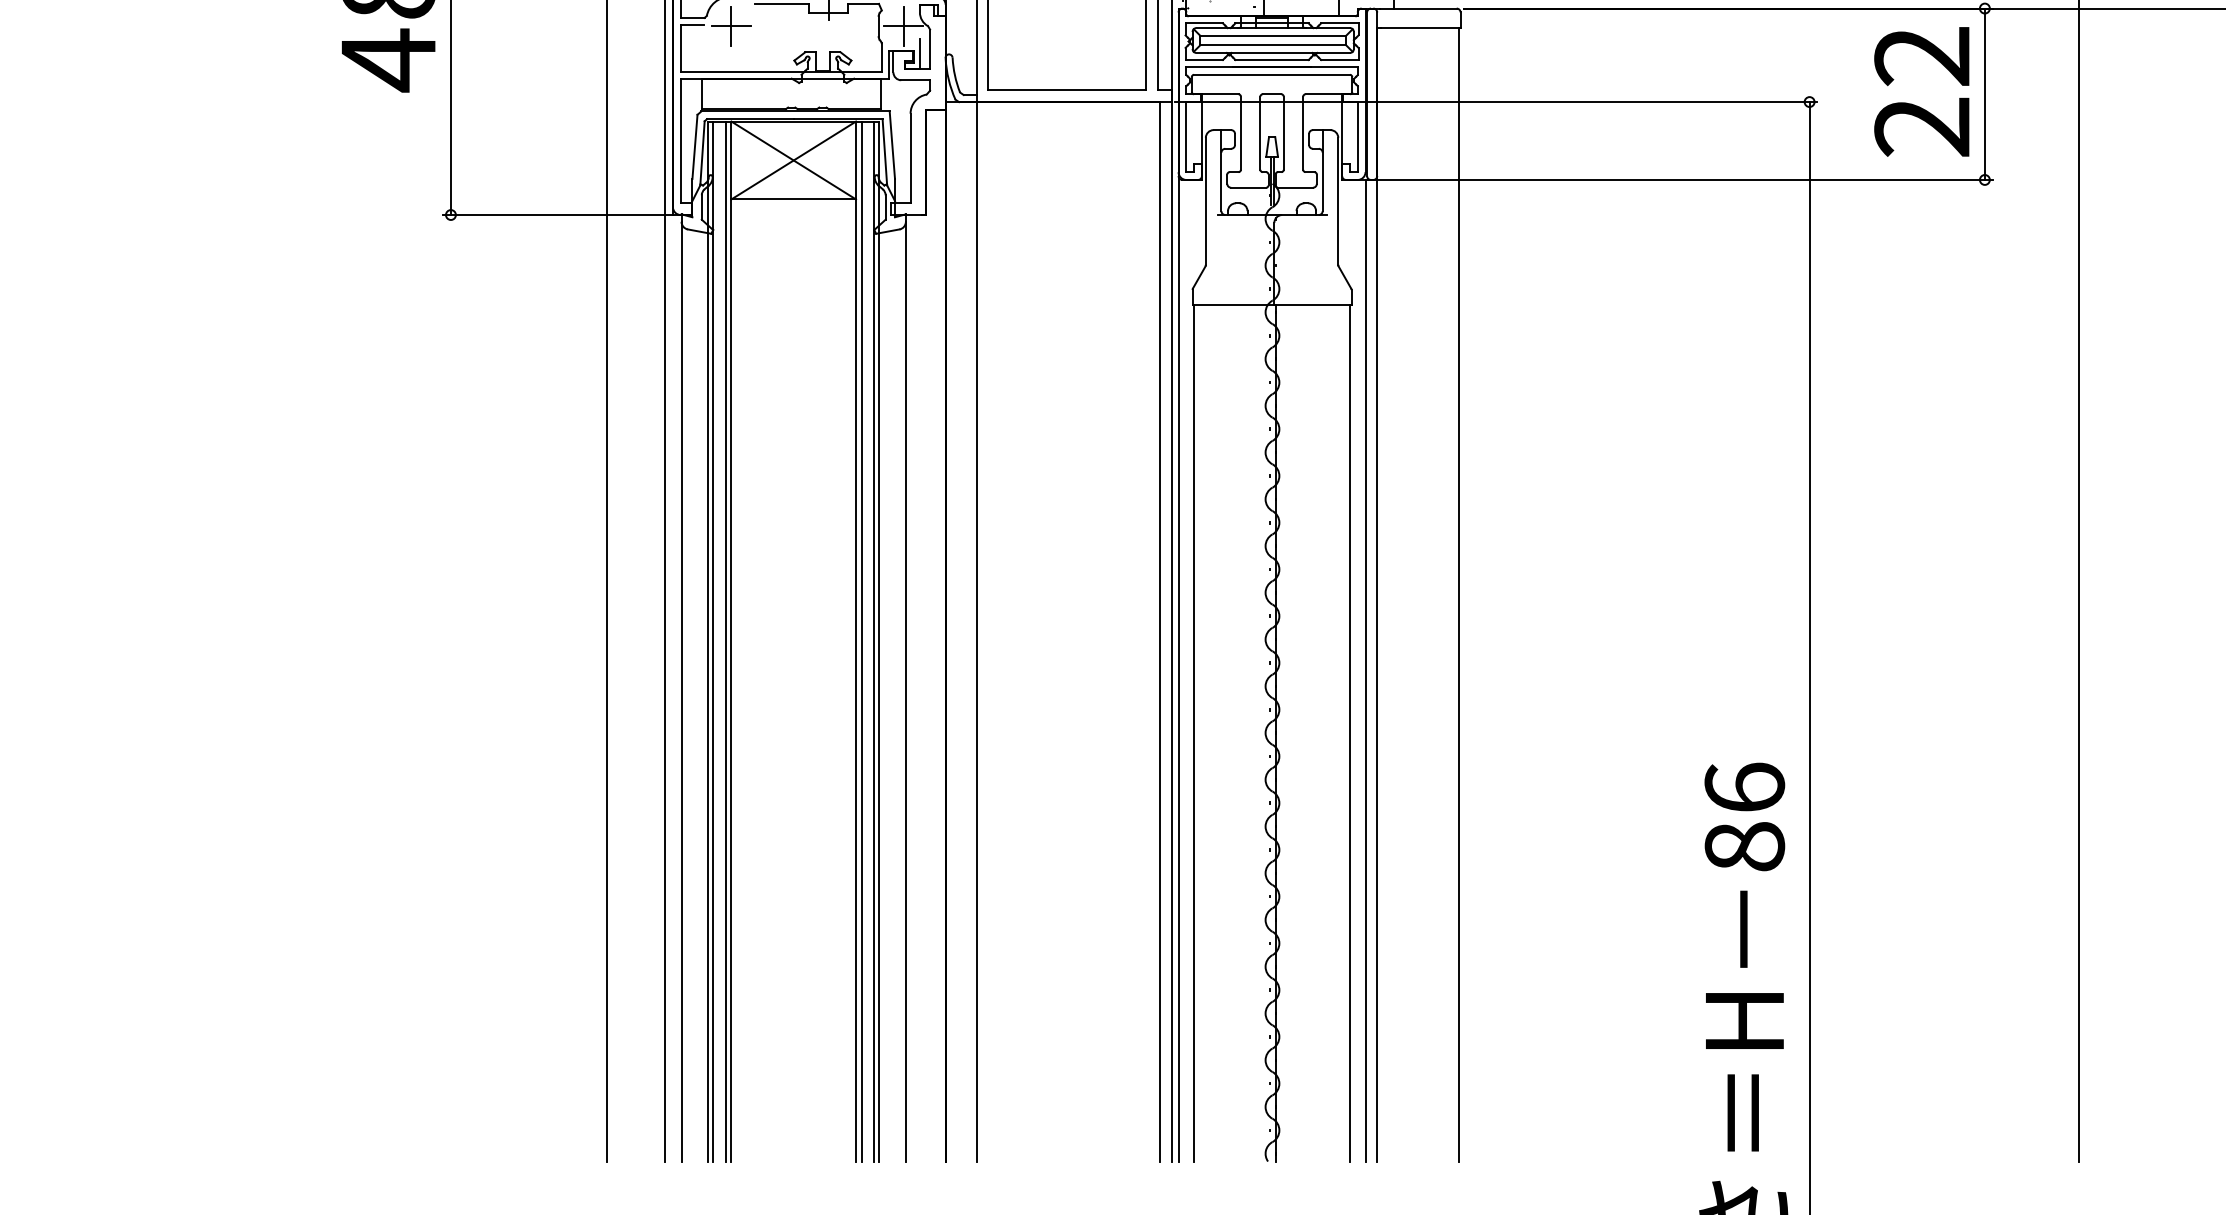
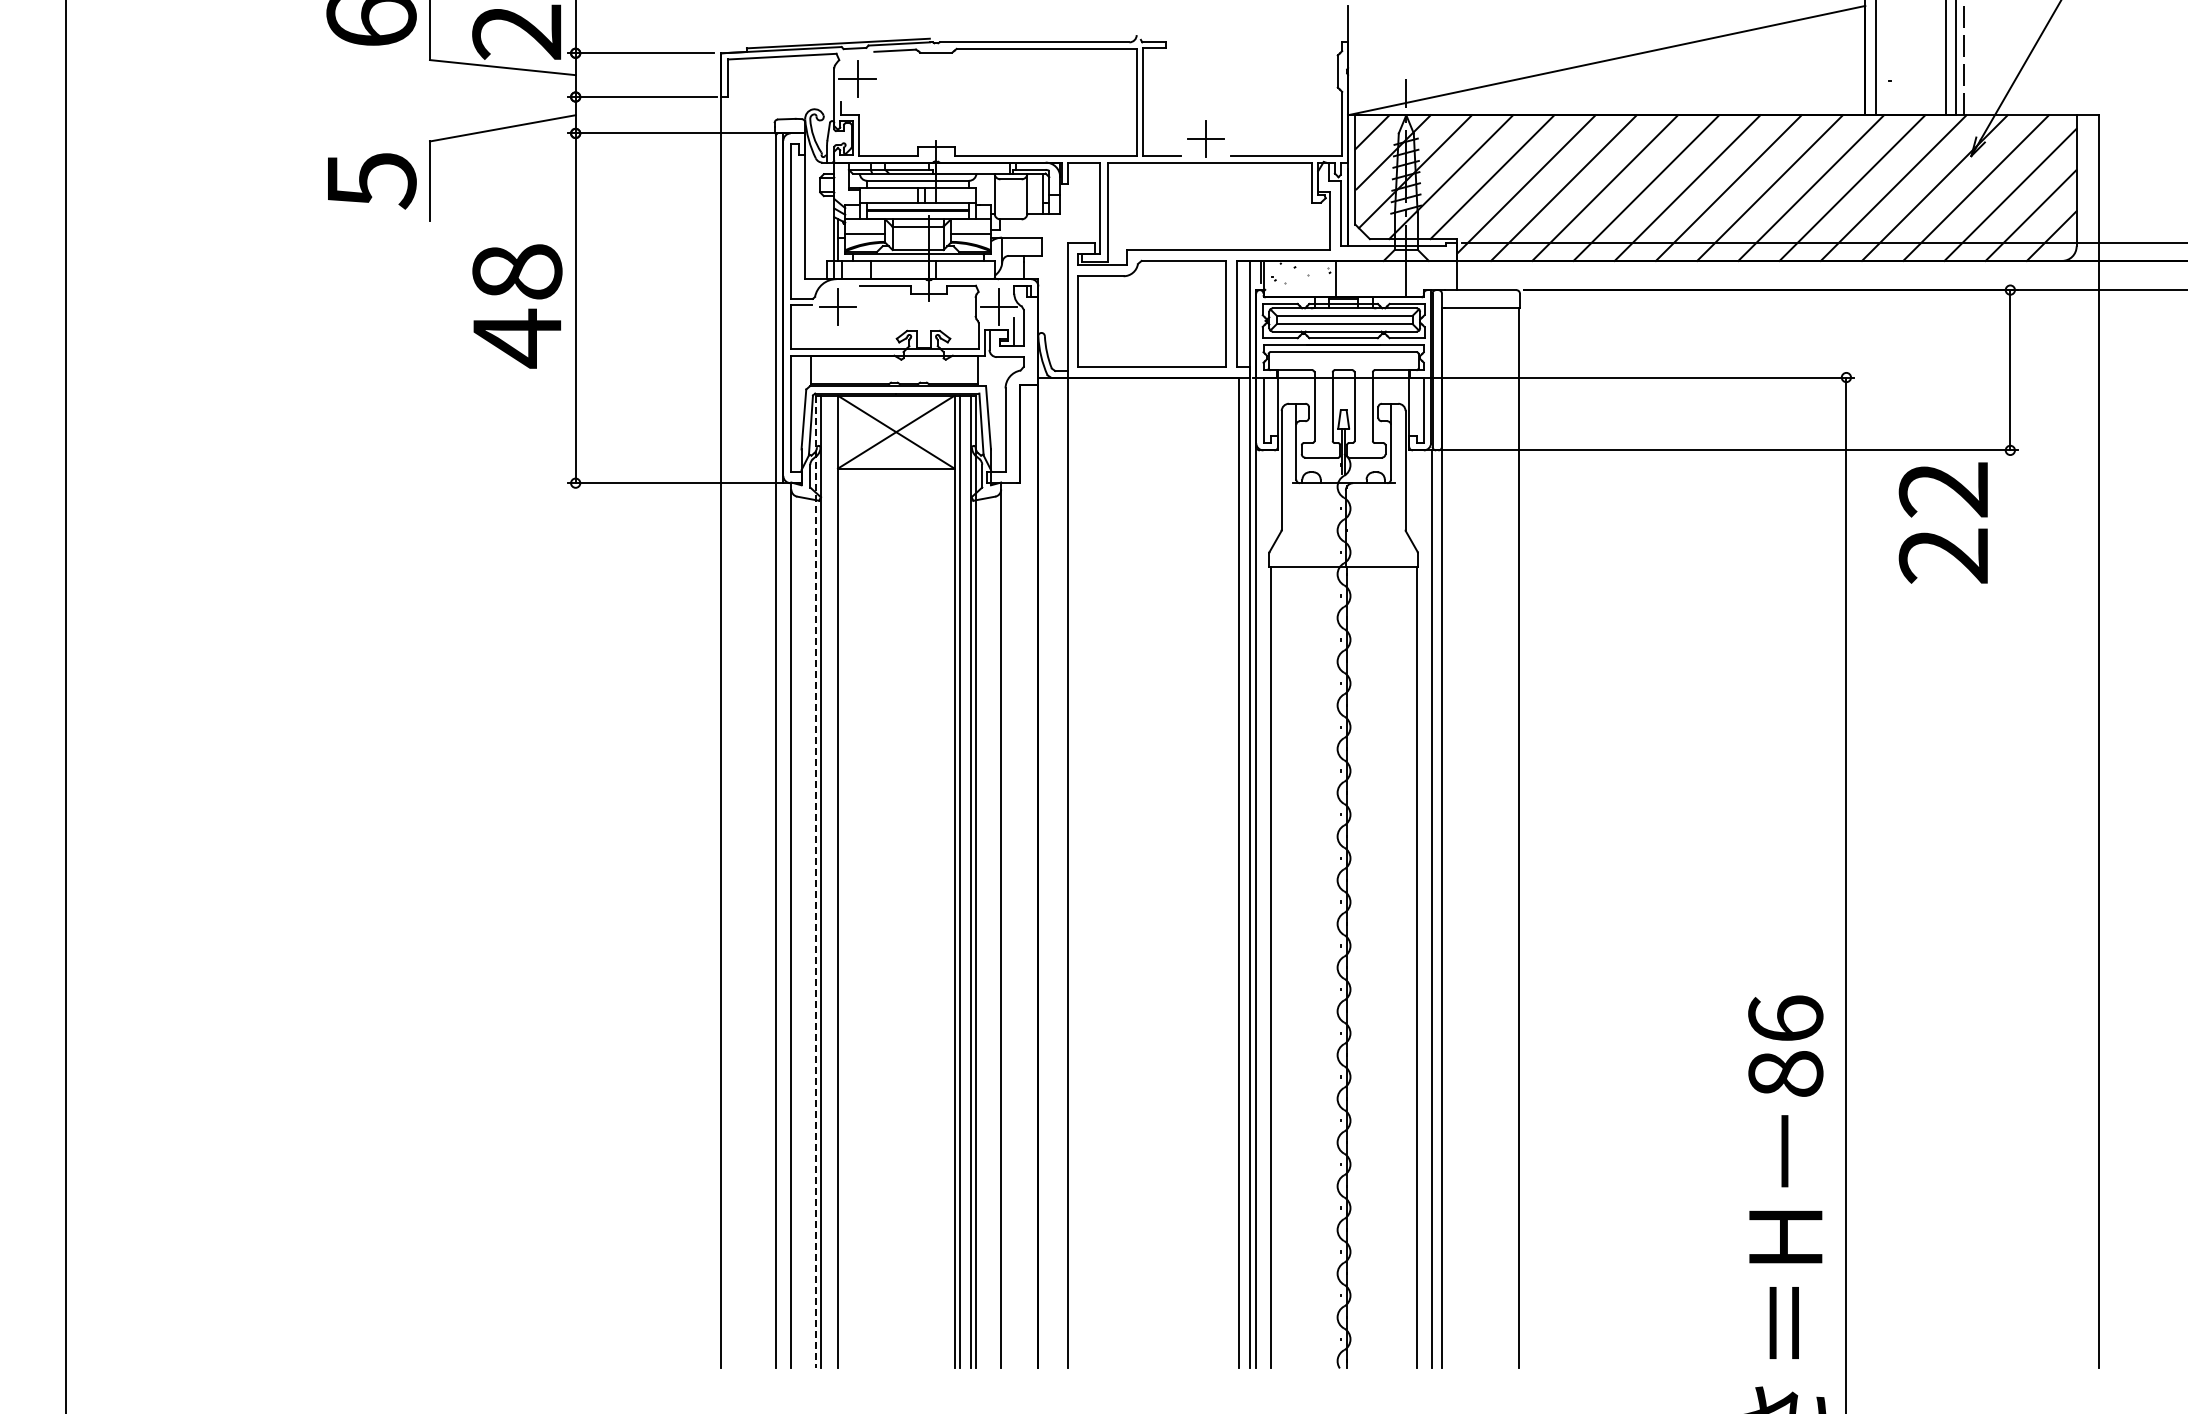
text: (1920, 91) -> (1942, 522), moved
line: (725, 640) -> (832, 881), removed
line: (708, 641) -> (816, 882), solid -> dashed

